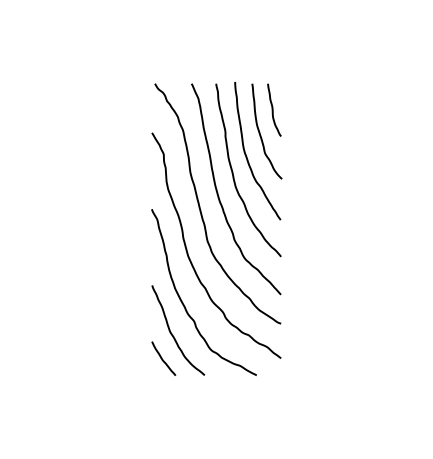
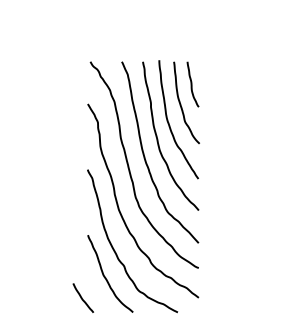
curve: (162, 358) -> (82, 297), moved

